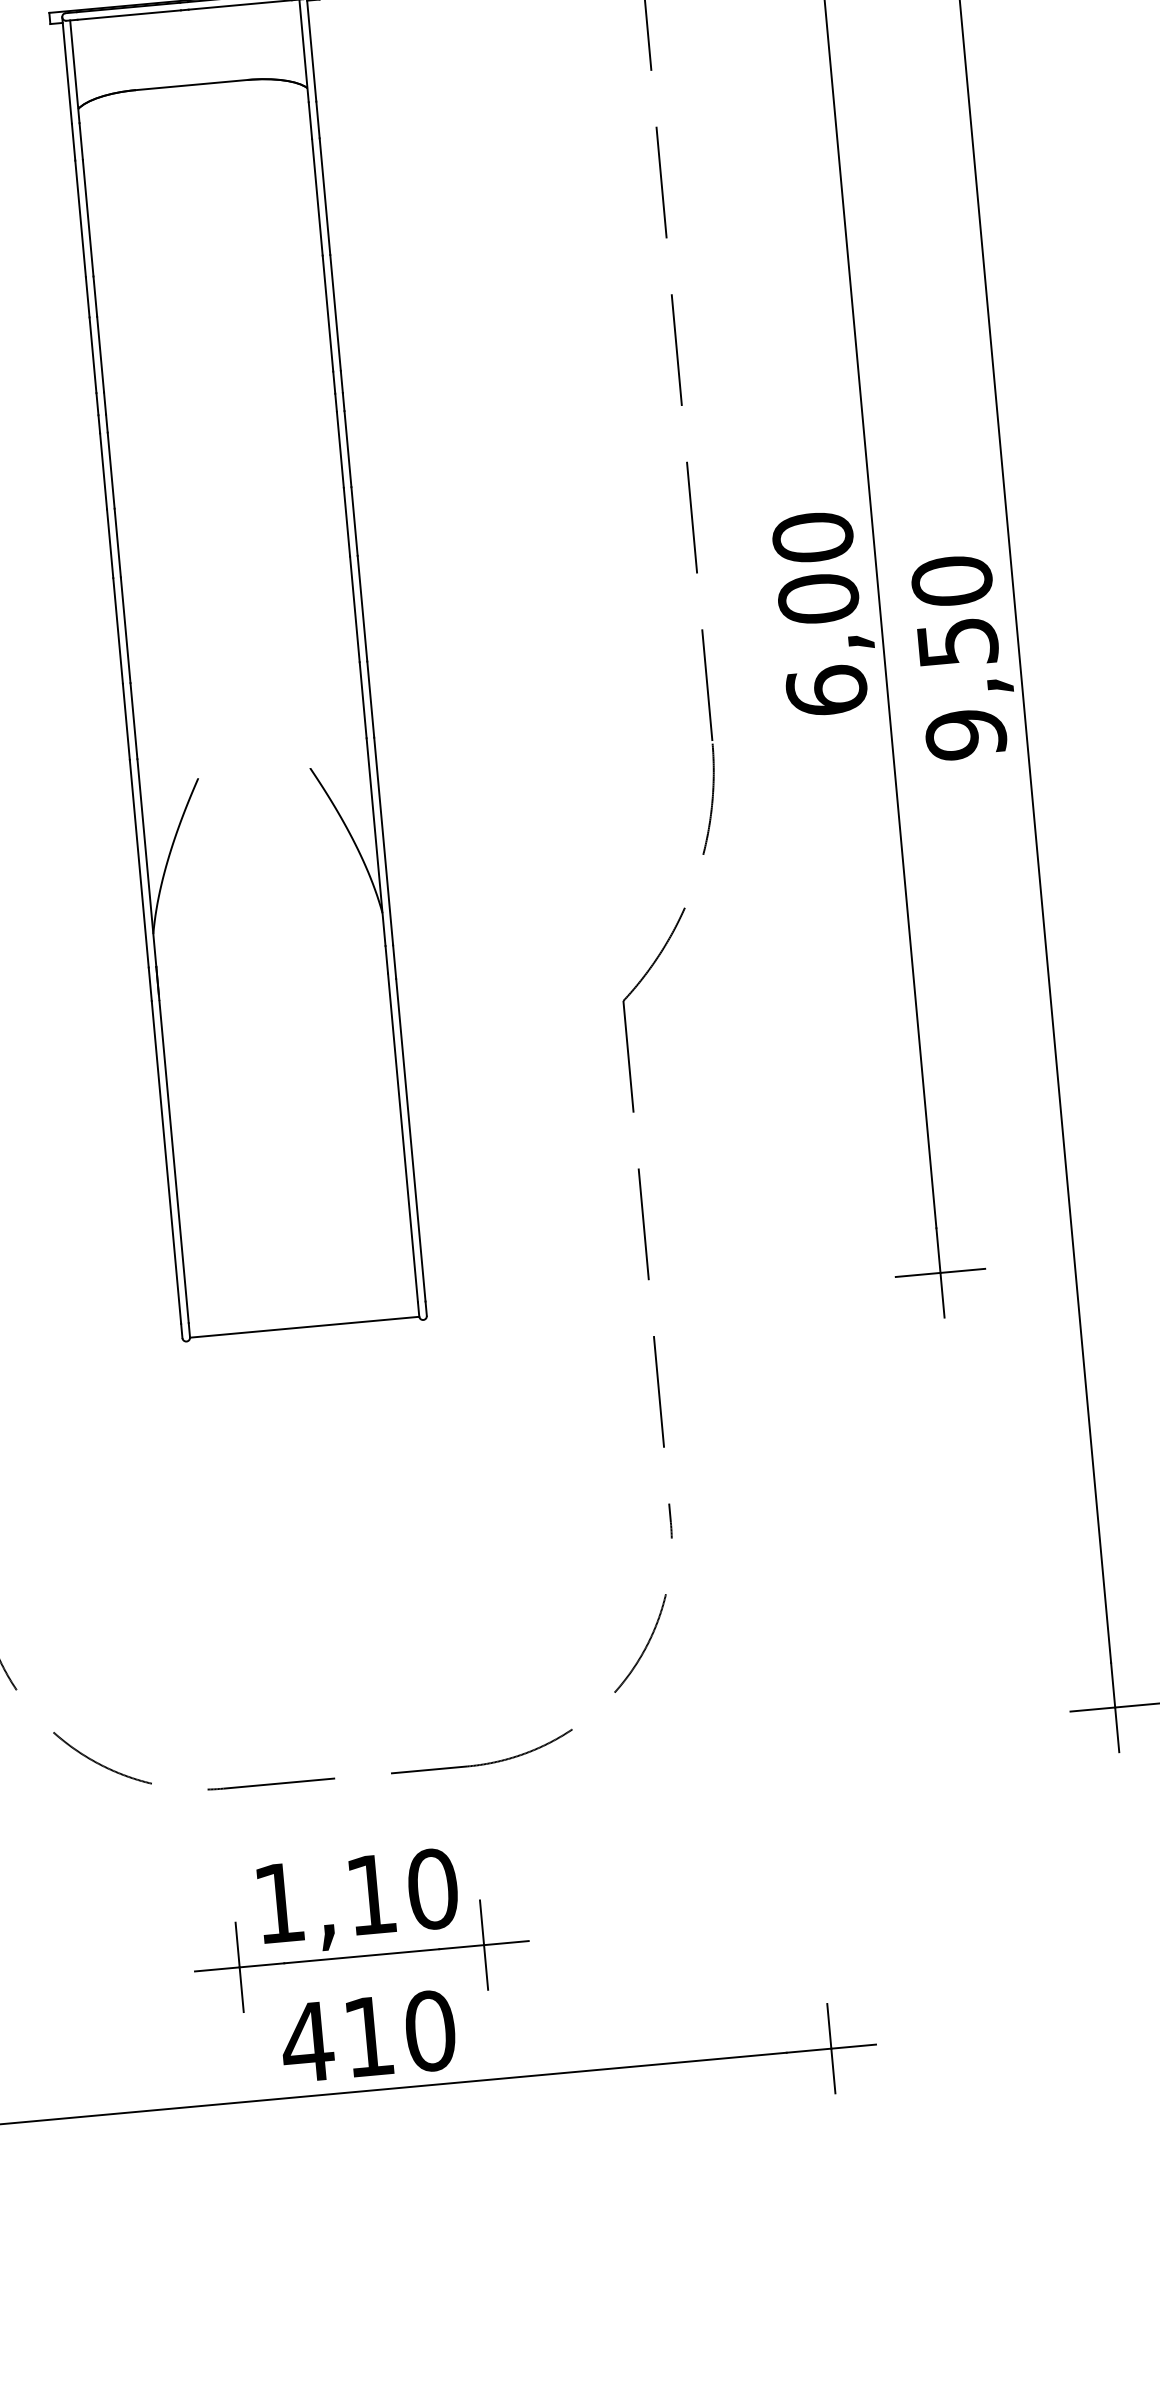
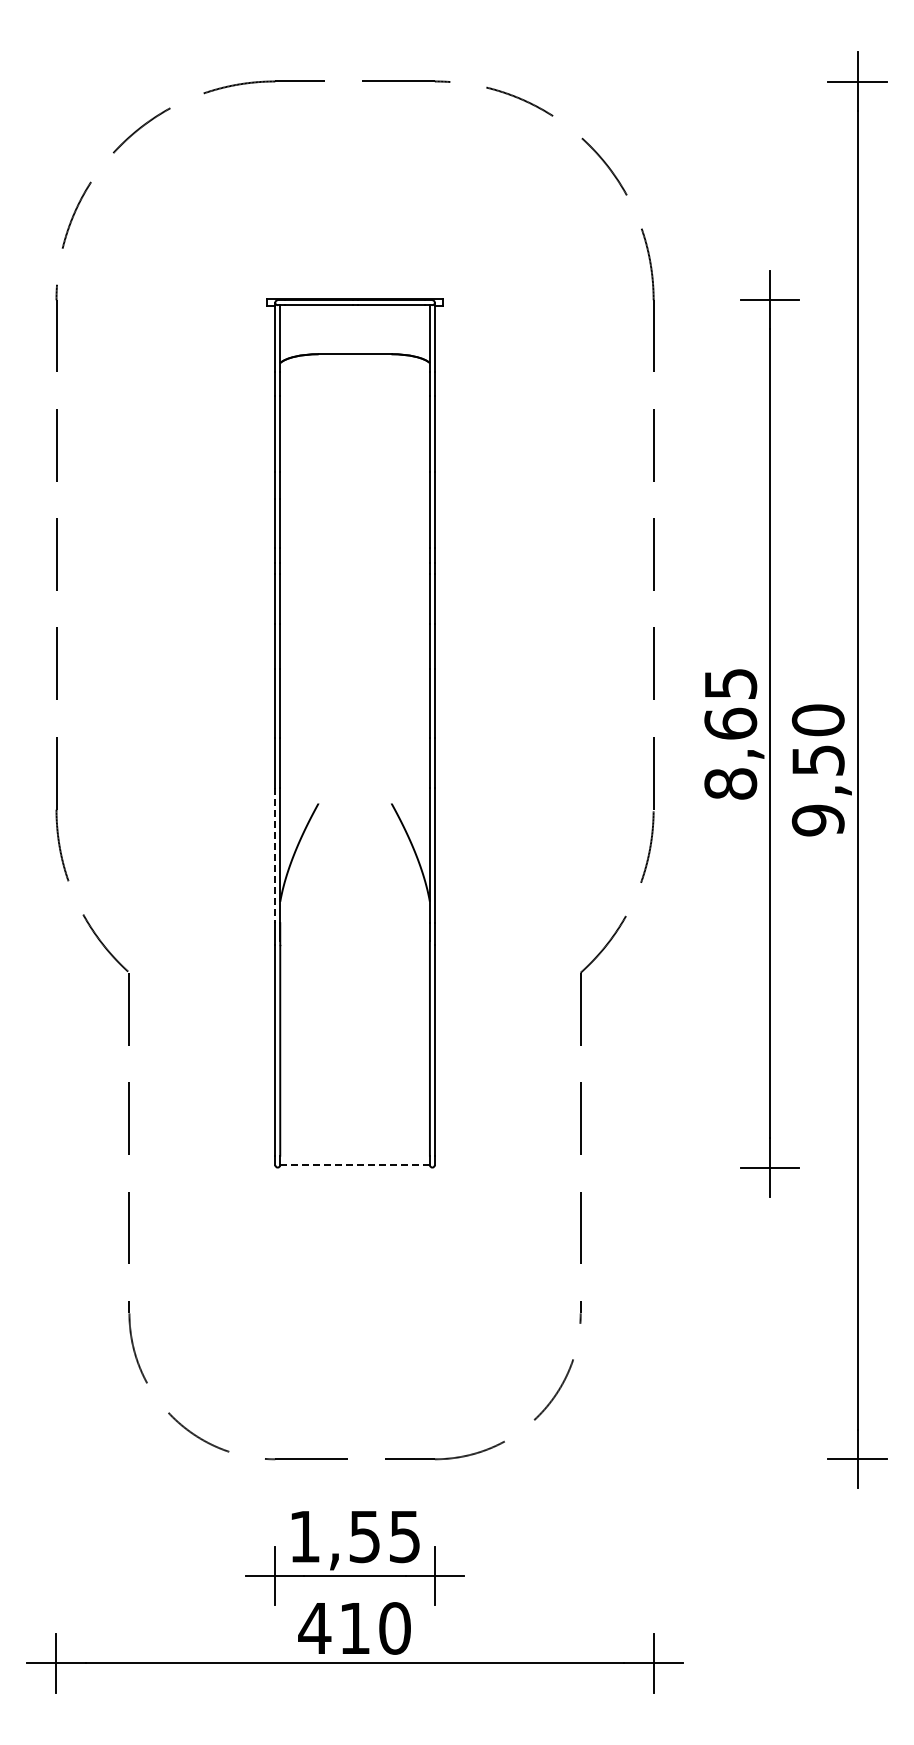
text: (819, 613) -> (730, 733), 6,00 -> 8,65
line: (139, 863) -> (275, 855), solid -> dashed
line: (305, 1327) -> (355, 1165), solid -> dashed
text: (401, 1891) -> (384, 1536), 1,10 -> 1,55

